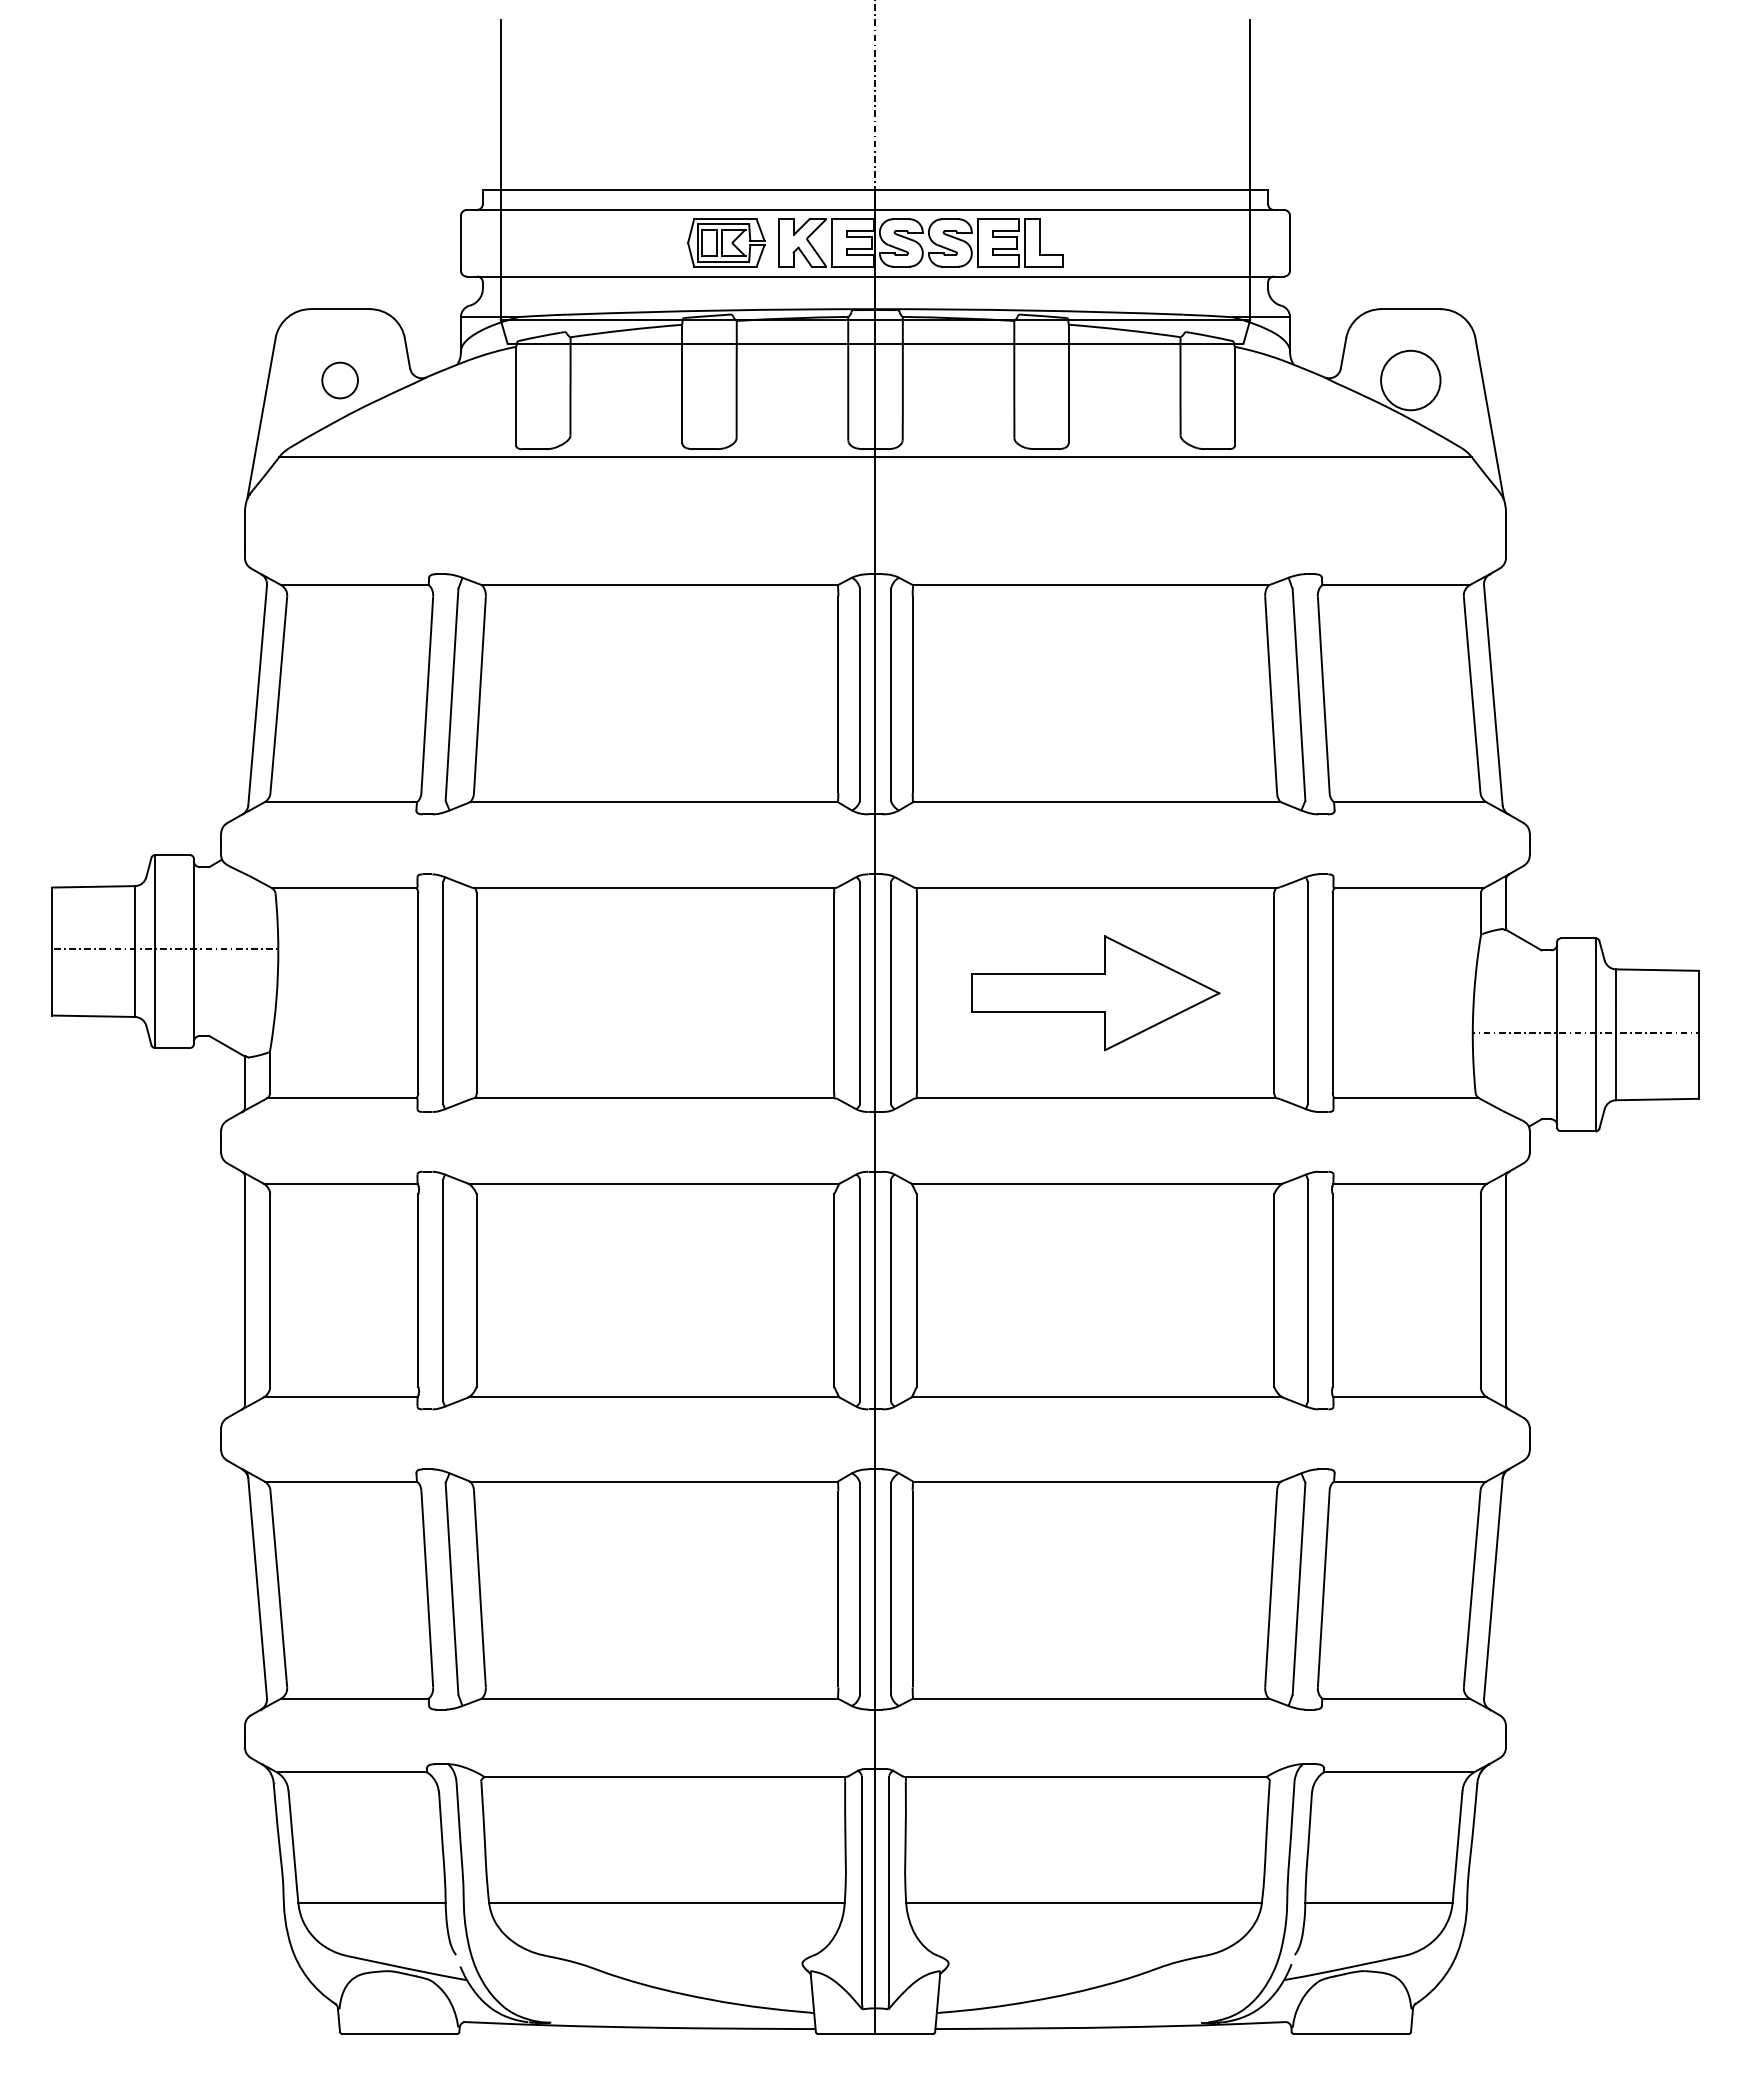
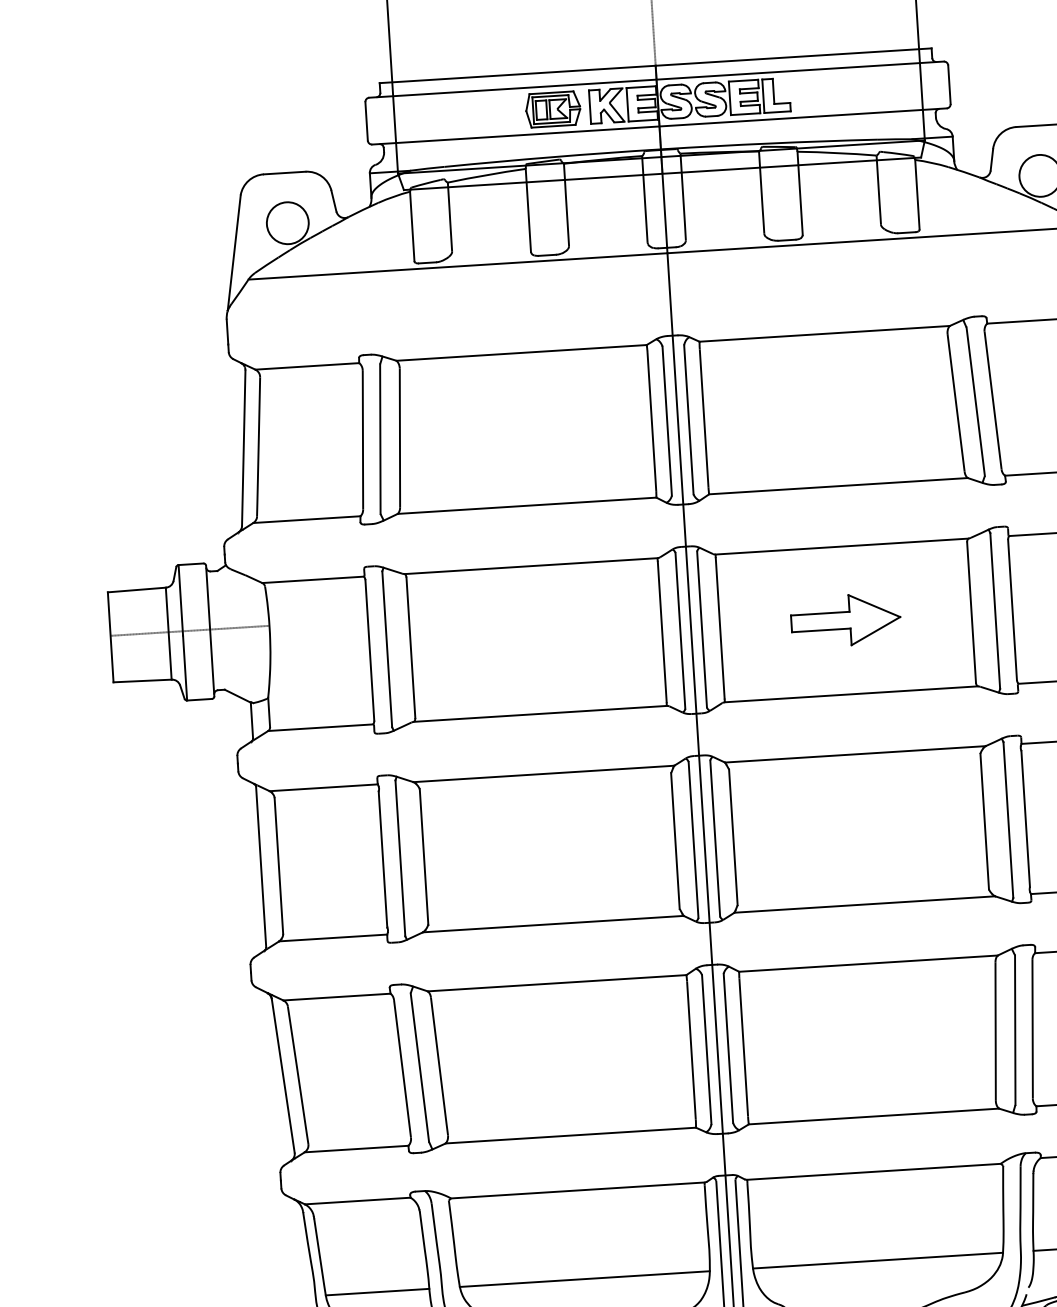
circle: (339, 380) -> (287, 223), size x1.67
part: (1095, 992) -> (845, 619), size x0.62

